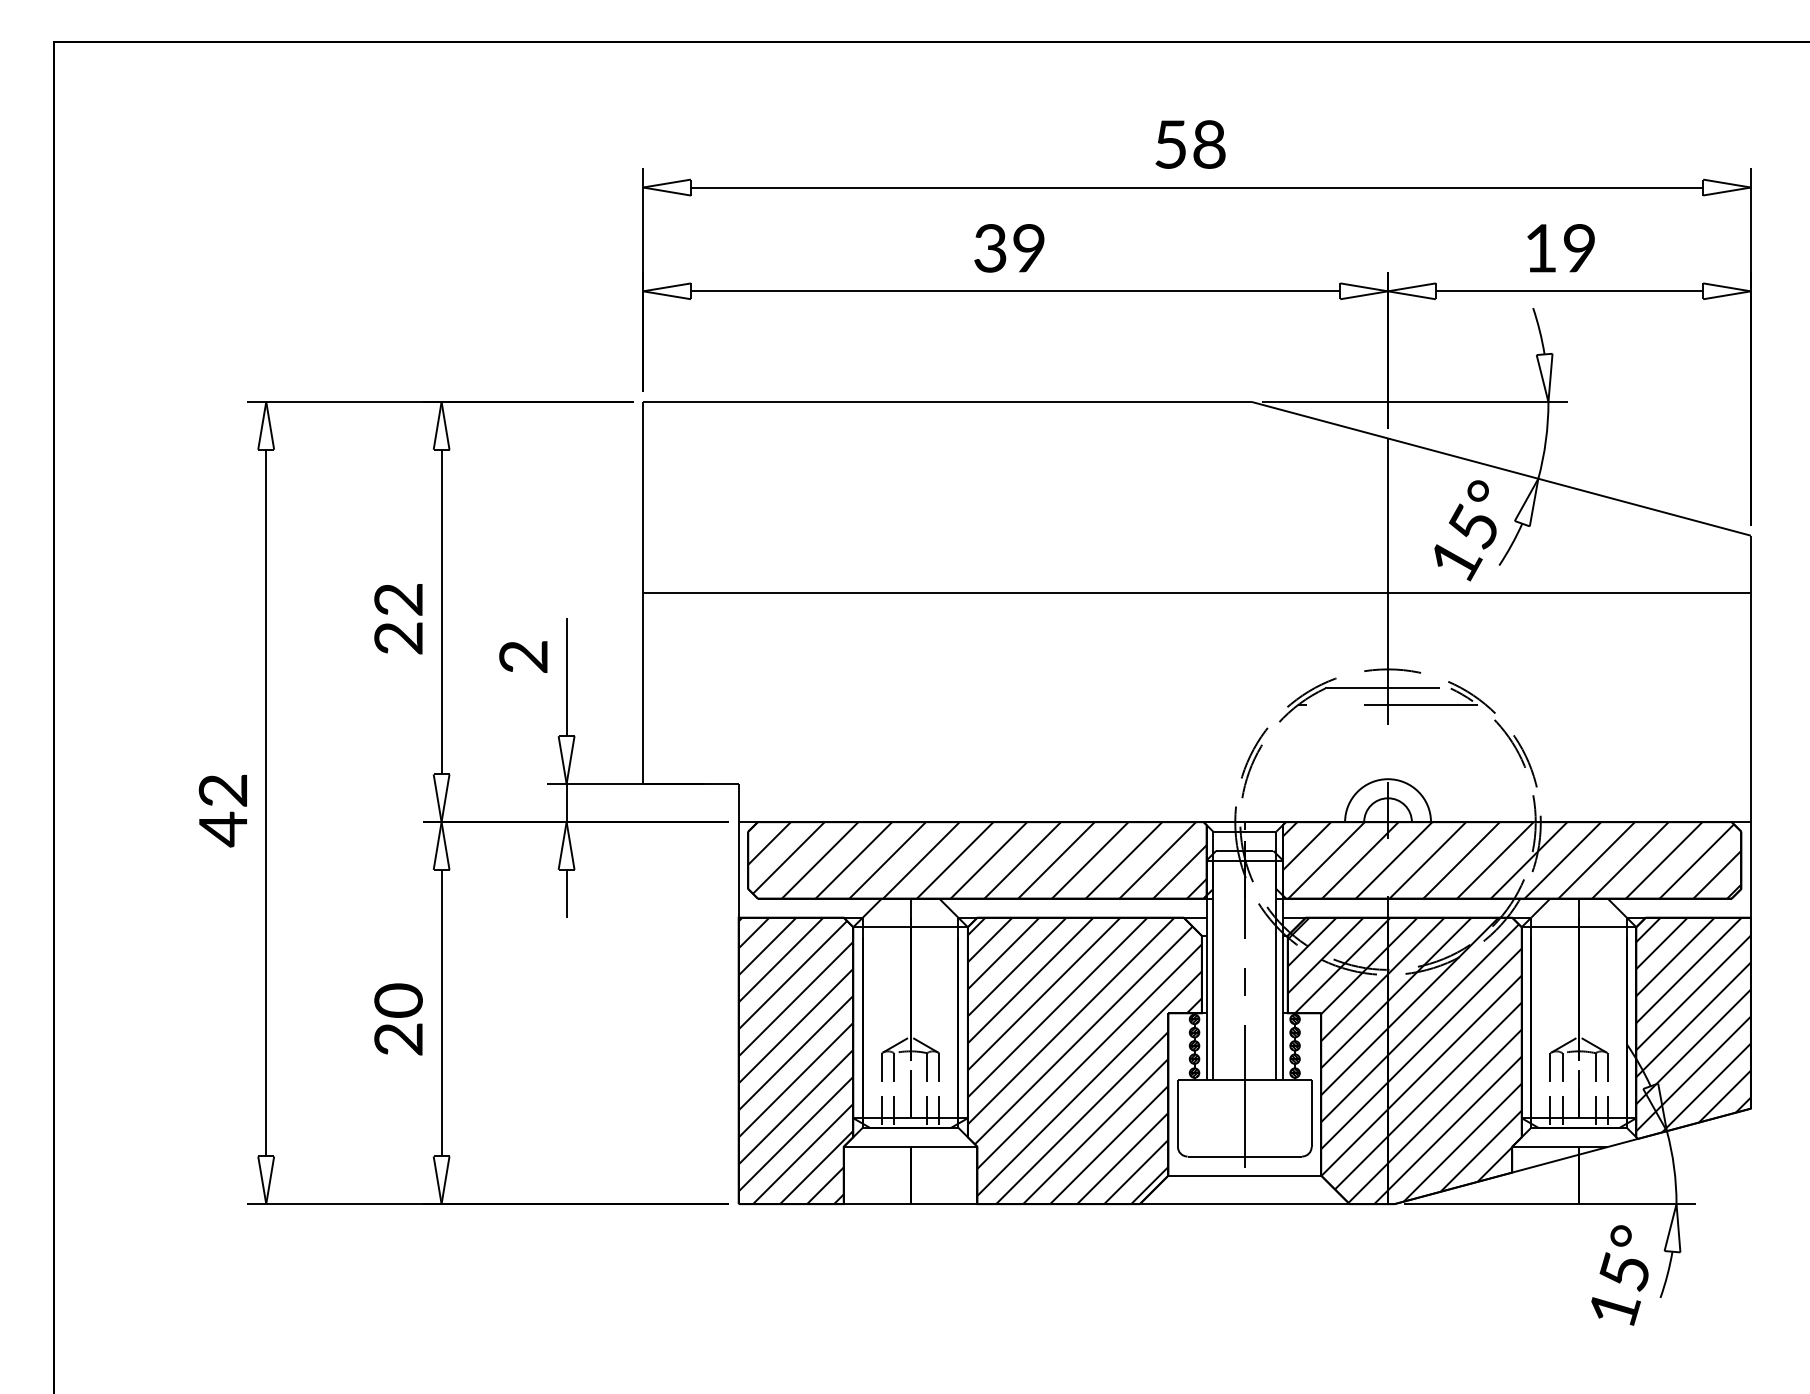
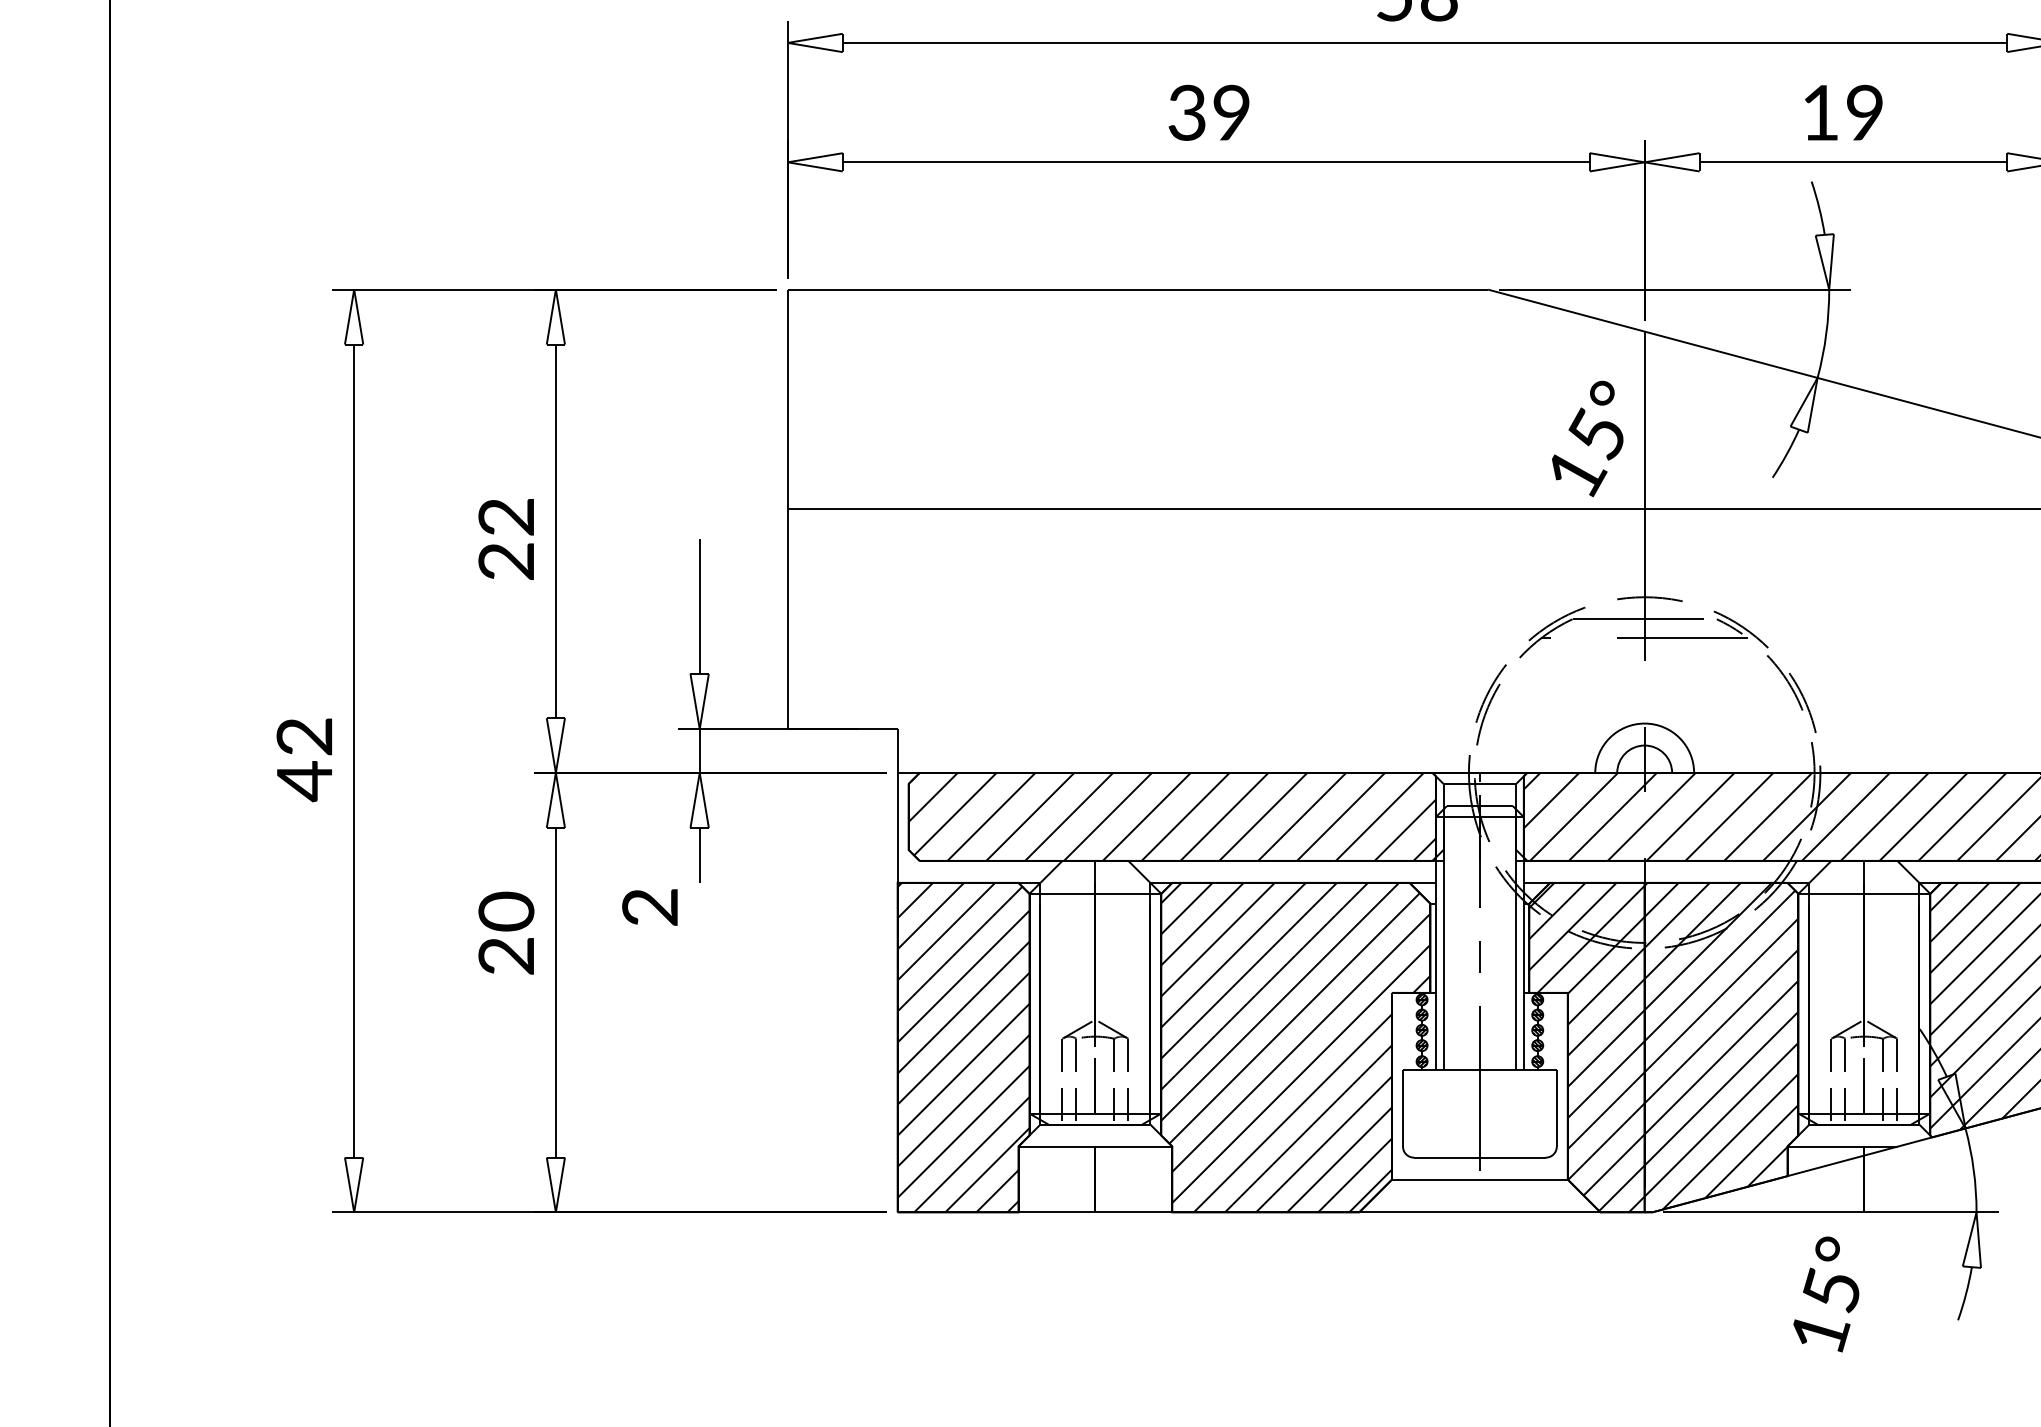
text: (1465, 530) -> (1587, 438), moved
text: (523, 656) -> (650, 906), moved
text: (398, 1019) -> (506, 933), moved
text: (1619, 1275) -> (1825, 1294), moved

